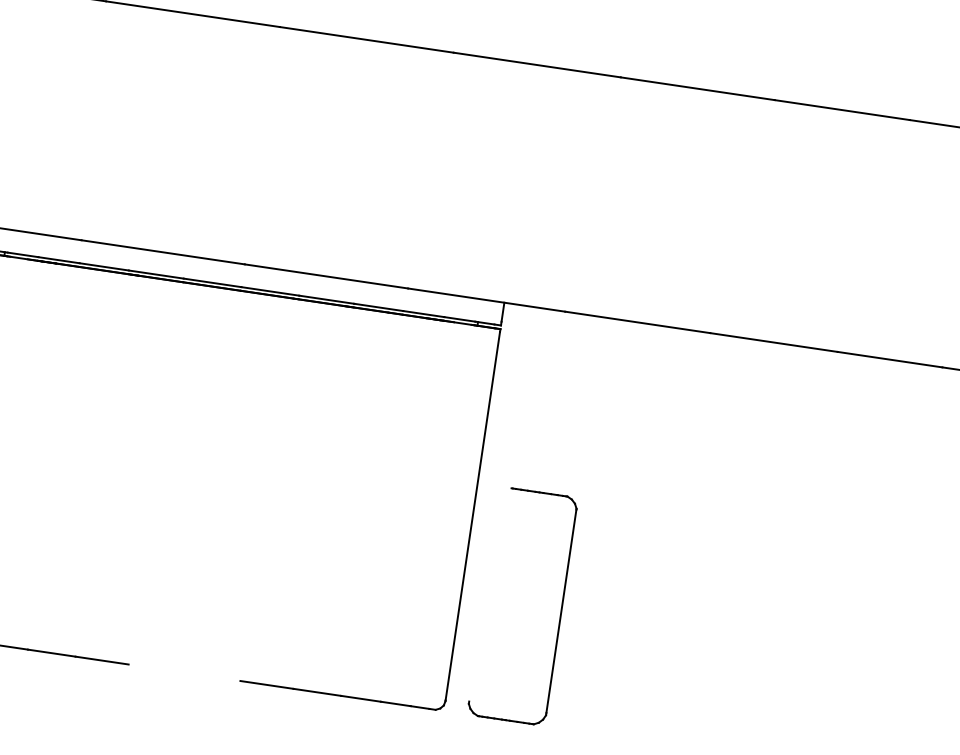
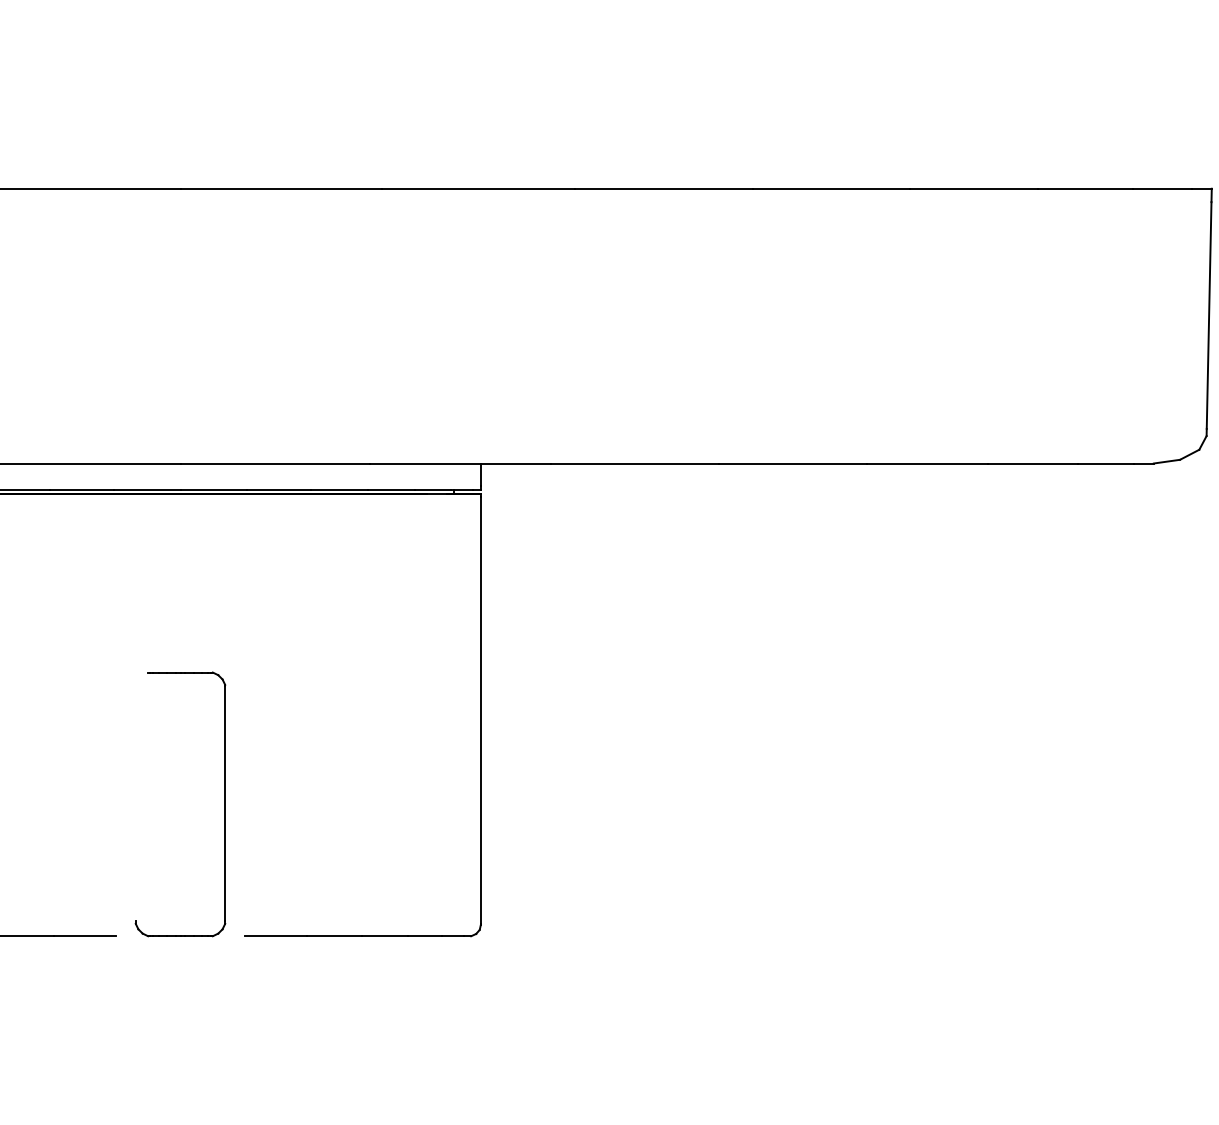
part: (560, 612) -> (224, 804), moved

